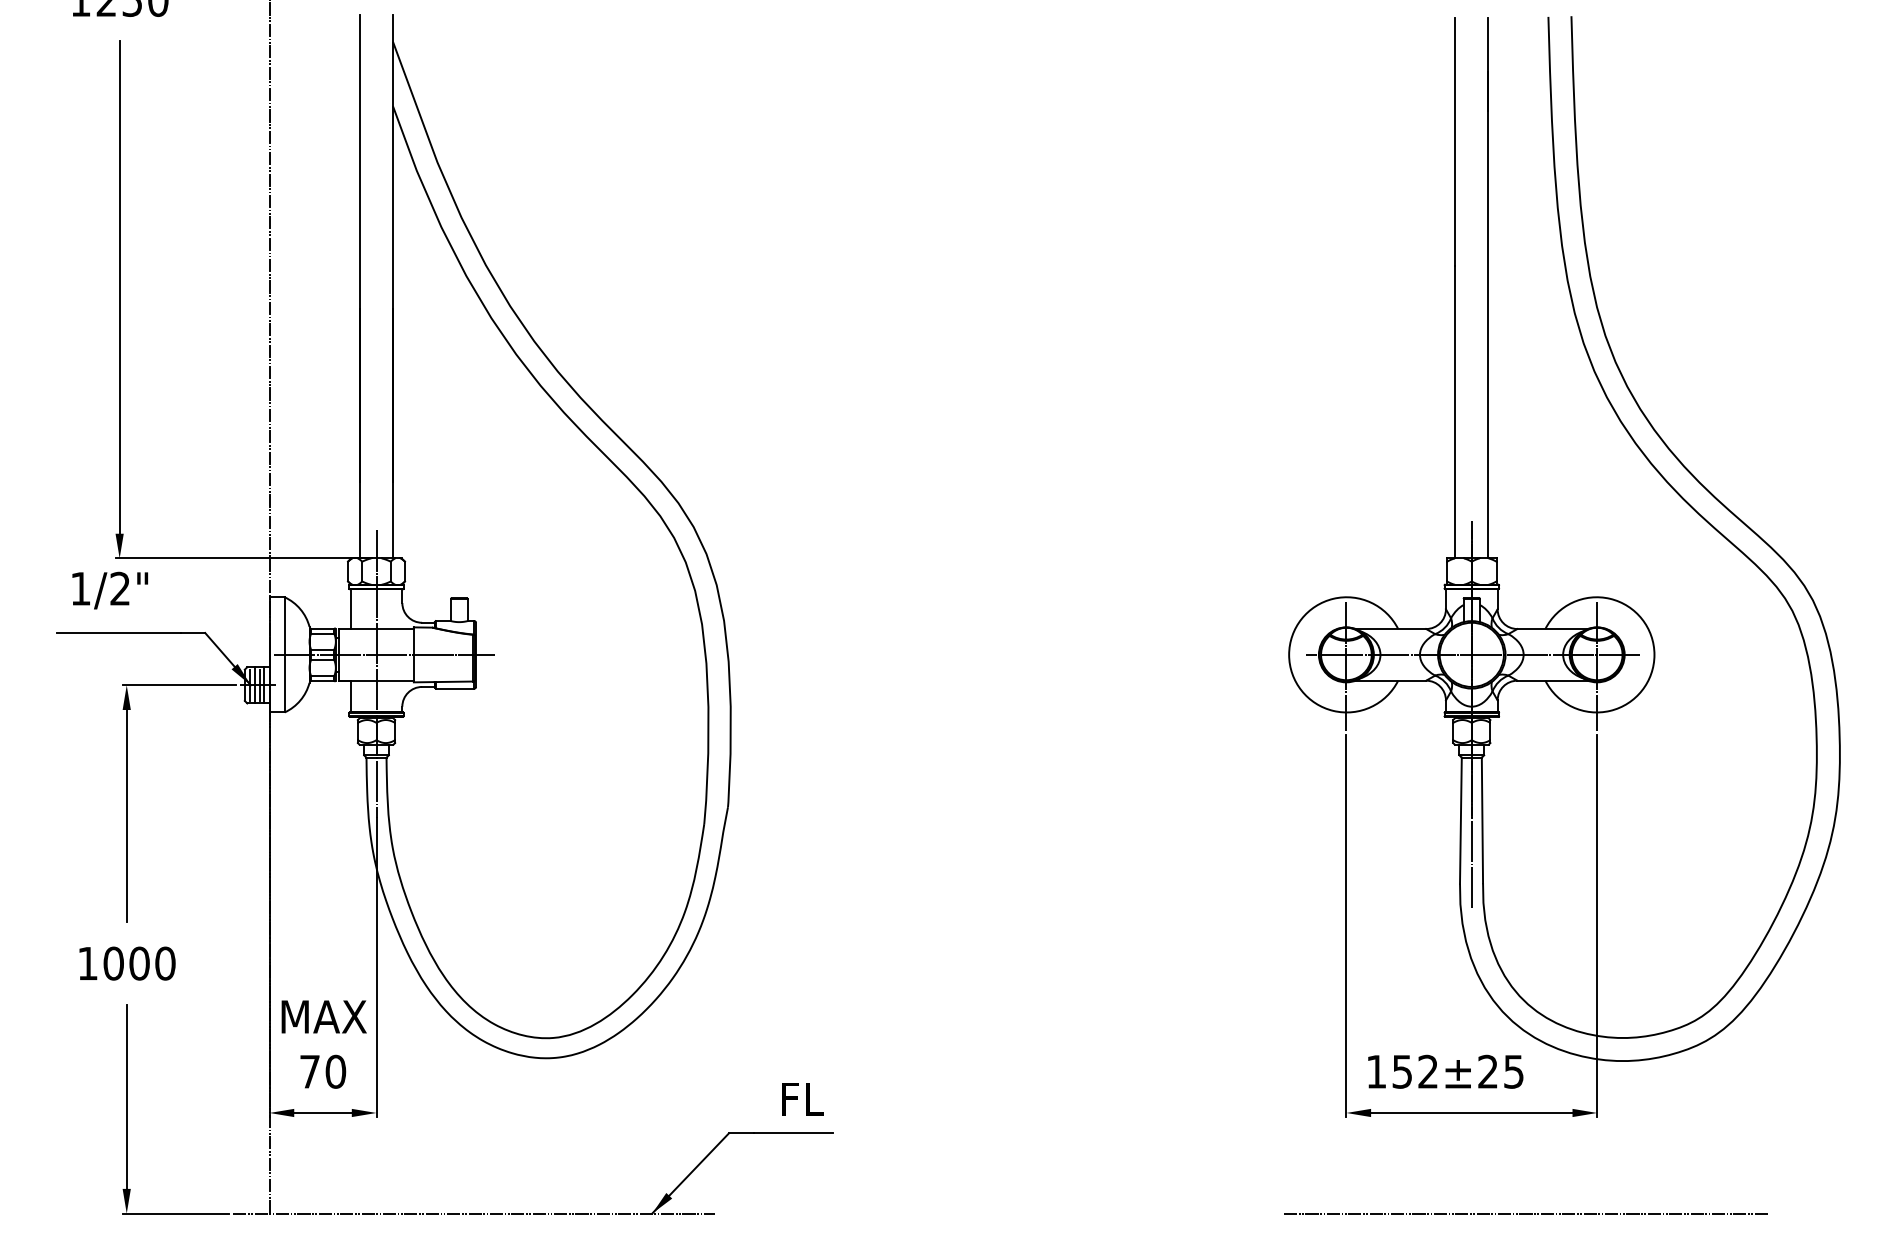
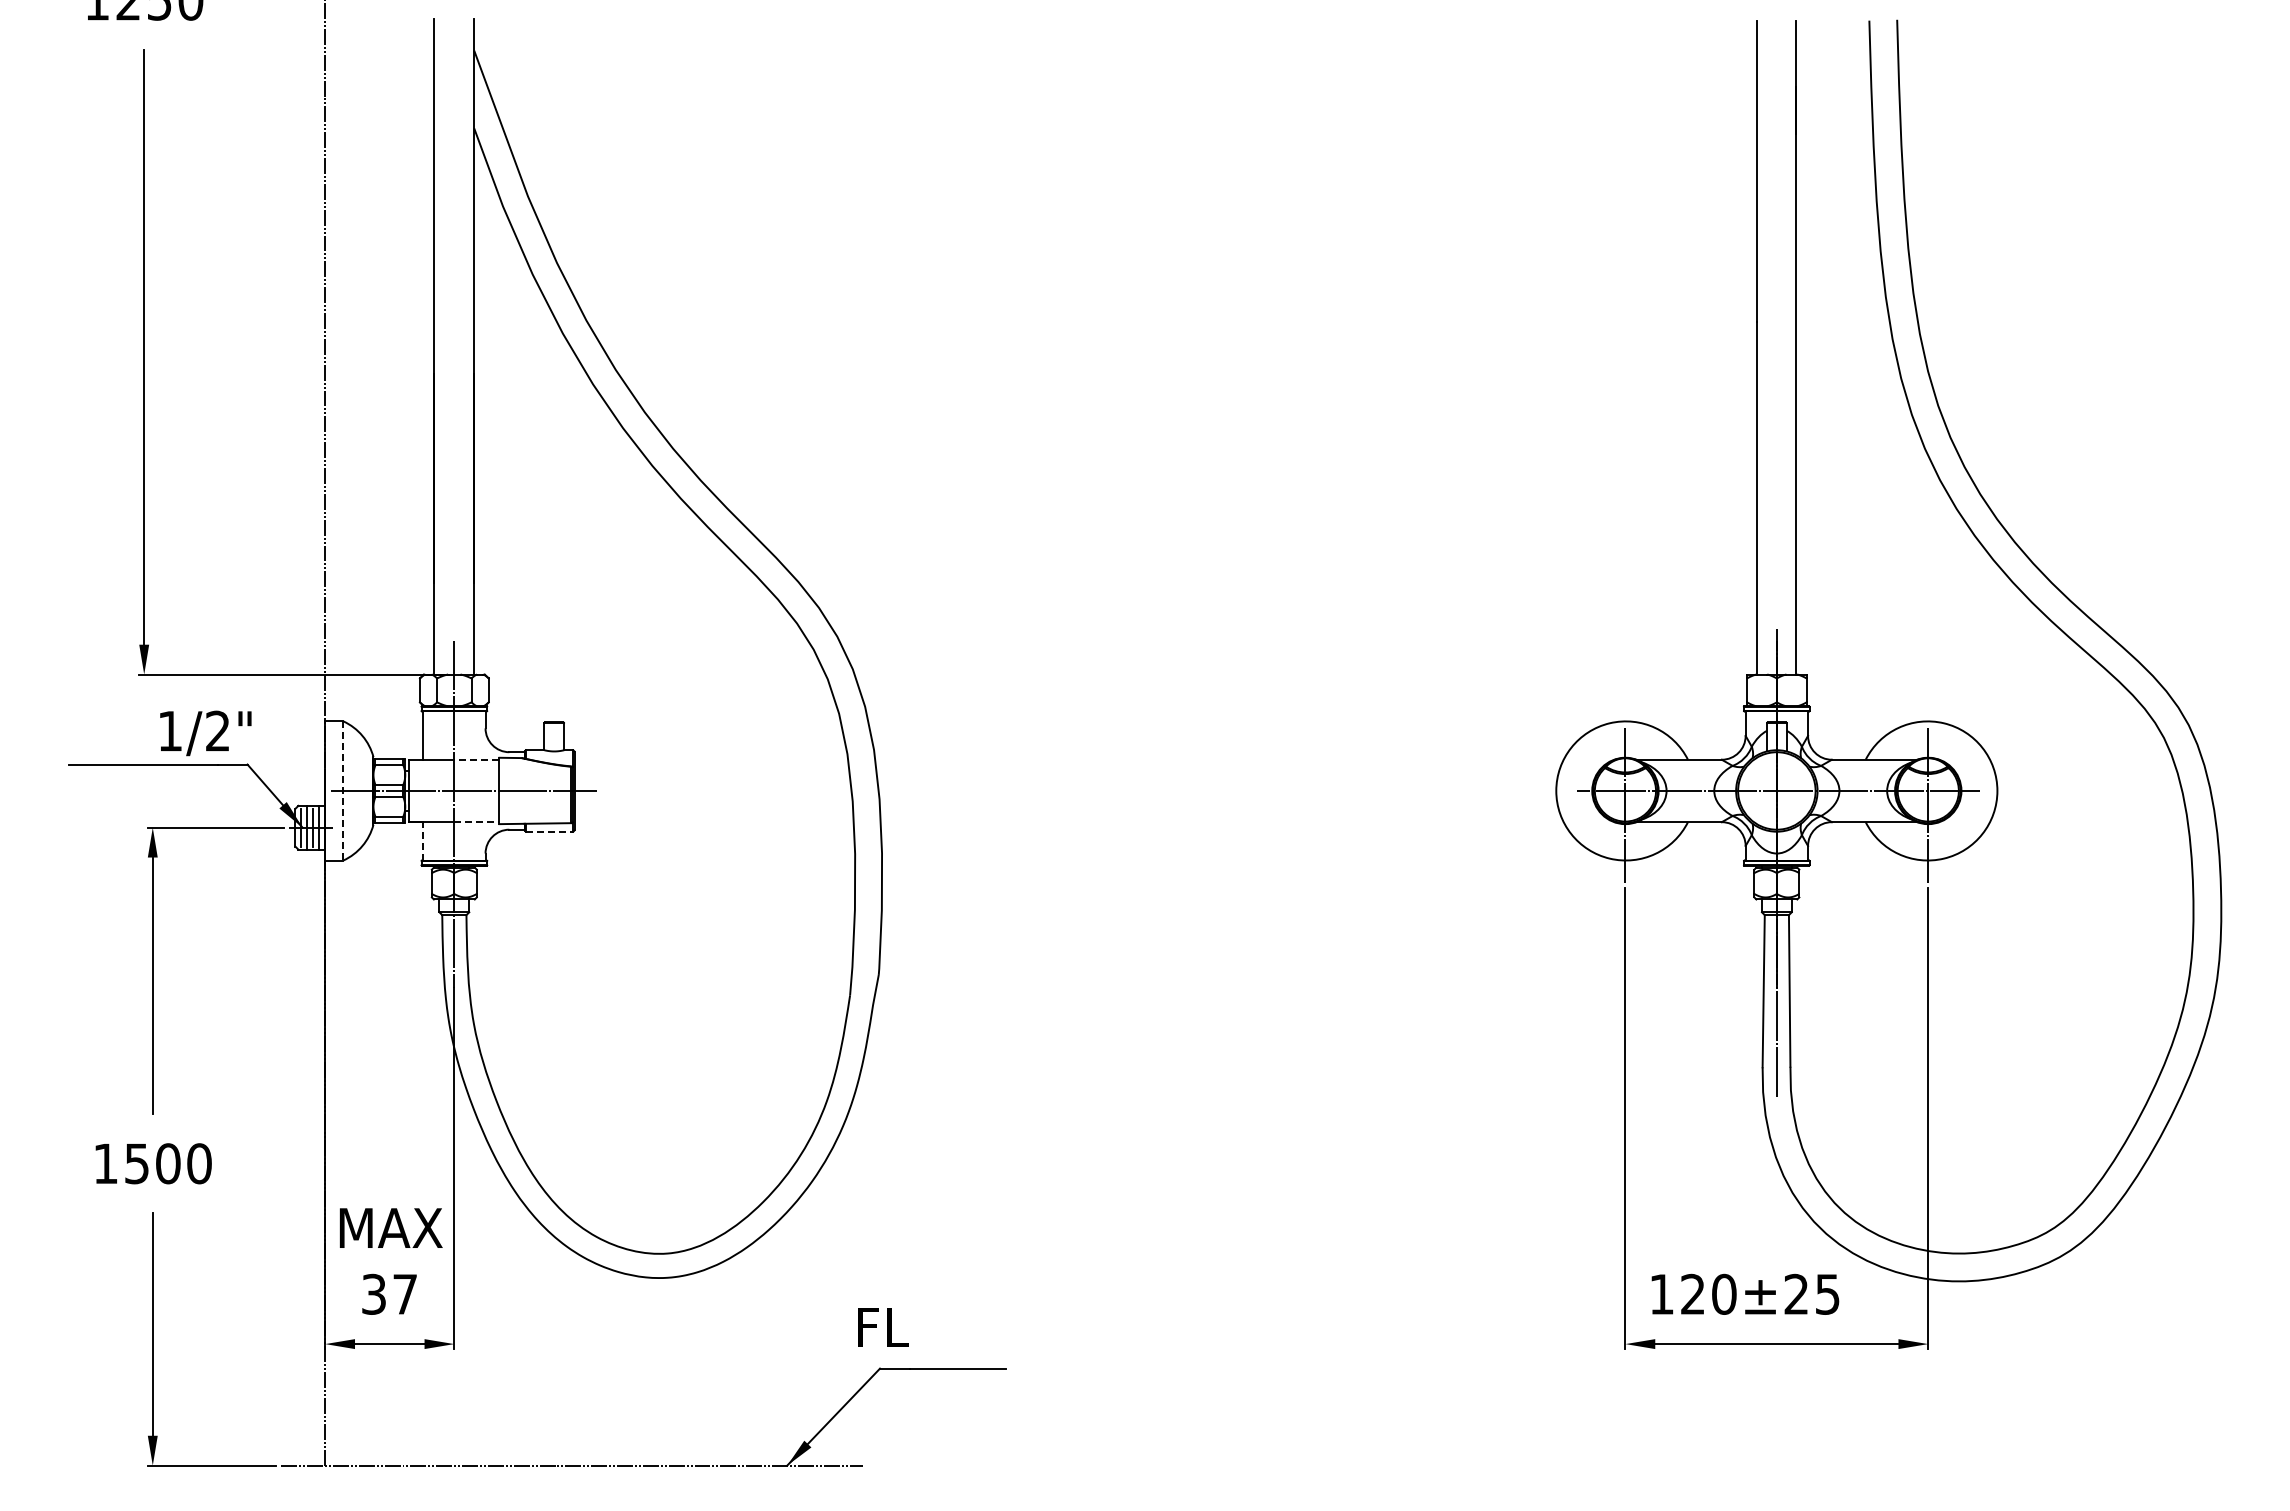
text: (109, 590) -> (205, 733), moved
line: (394, 628) -> (476, 759), solid -> dashed
line: (284, 654) -> (343, 790), solid -> dashed
line: (394, 680) -> (476, 822), solid -> dashed
line: (455, 688) -> (549, 831), solid -> dashed
line: (350, 695) -> (423, 840), solid -> dashed
text: (113, 963) -> (136, 1163), 1000 -> 1500
text: (322, 1071) -> (389, 1293), 70 -> 37
text: (1415, 1071) -> (1708, 1293), 152±25 -> 120±25
text: (803, 1099) -> (883, 1327), moved
line: (1526, 1213) -> (1843, 1465), removed

